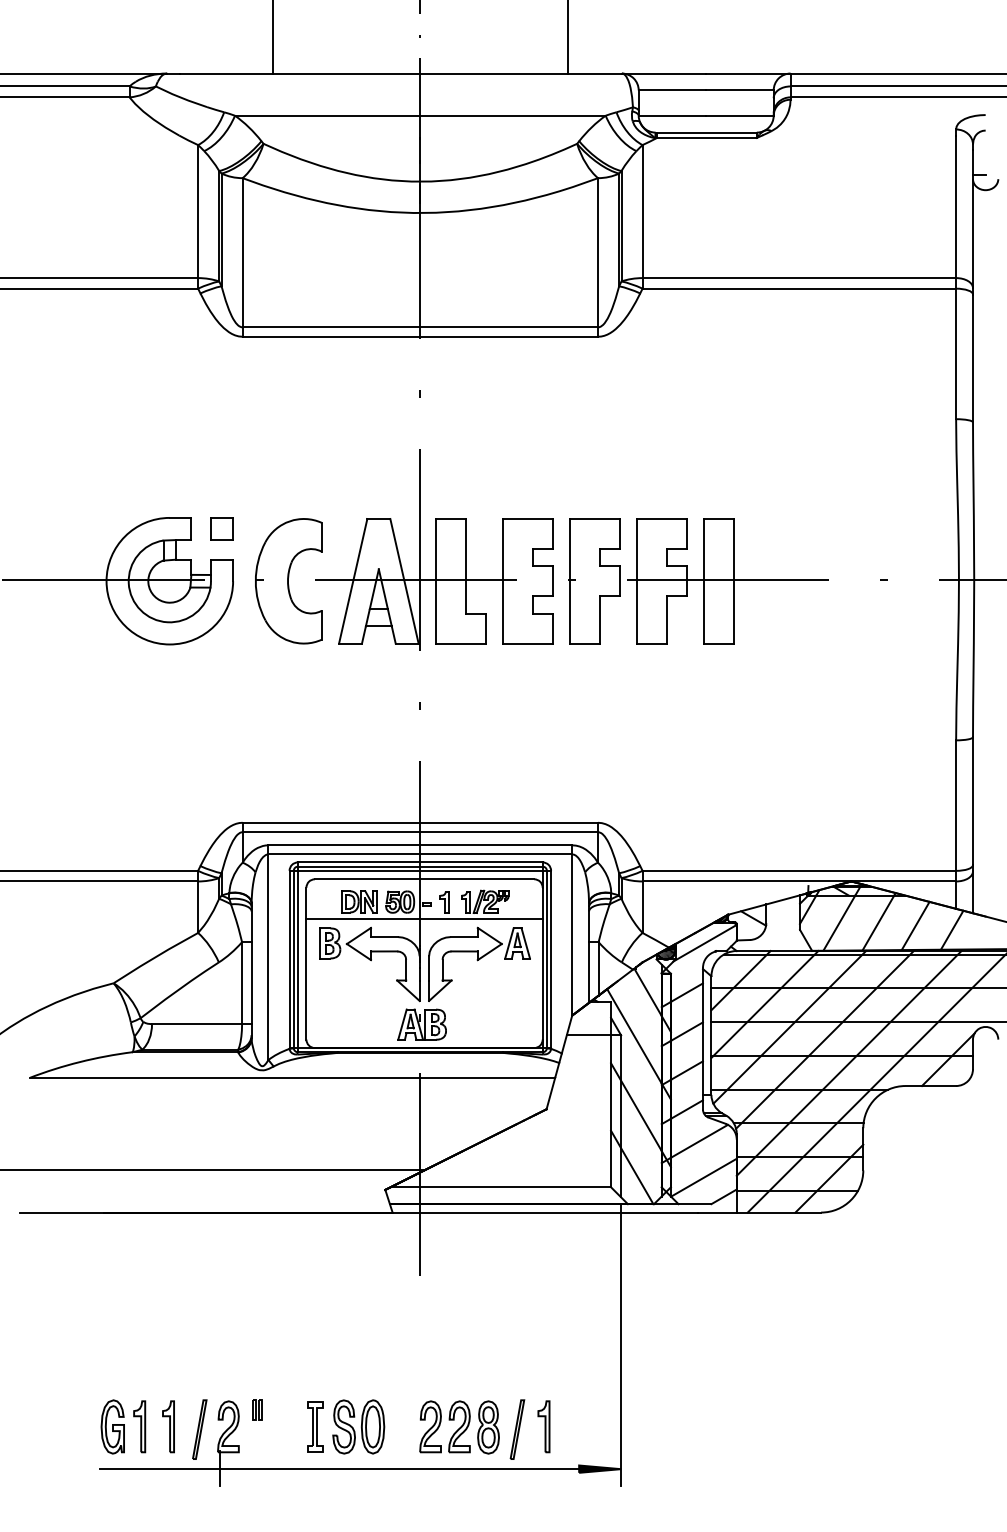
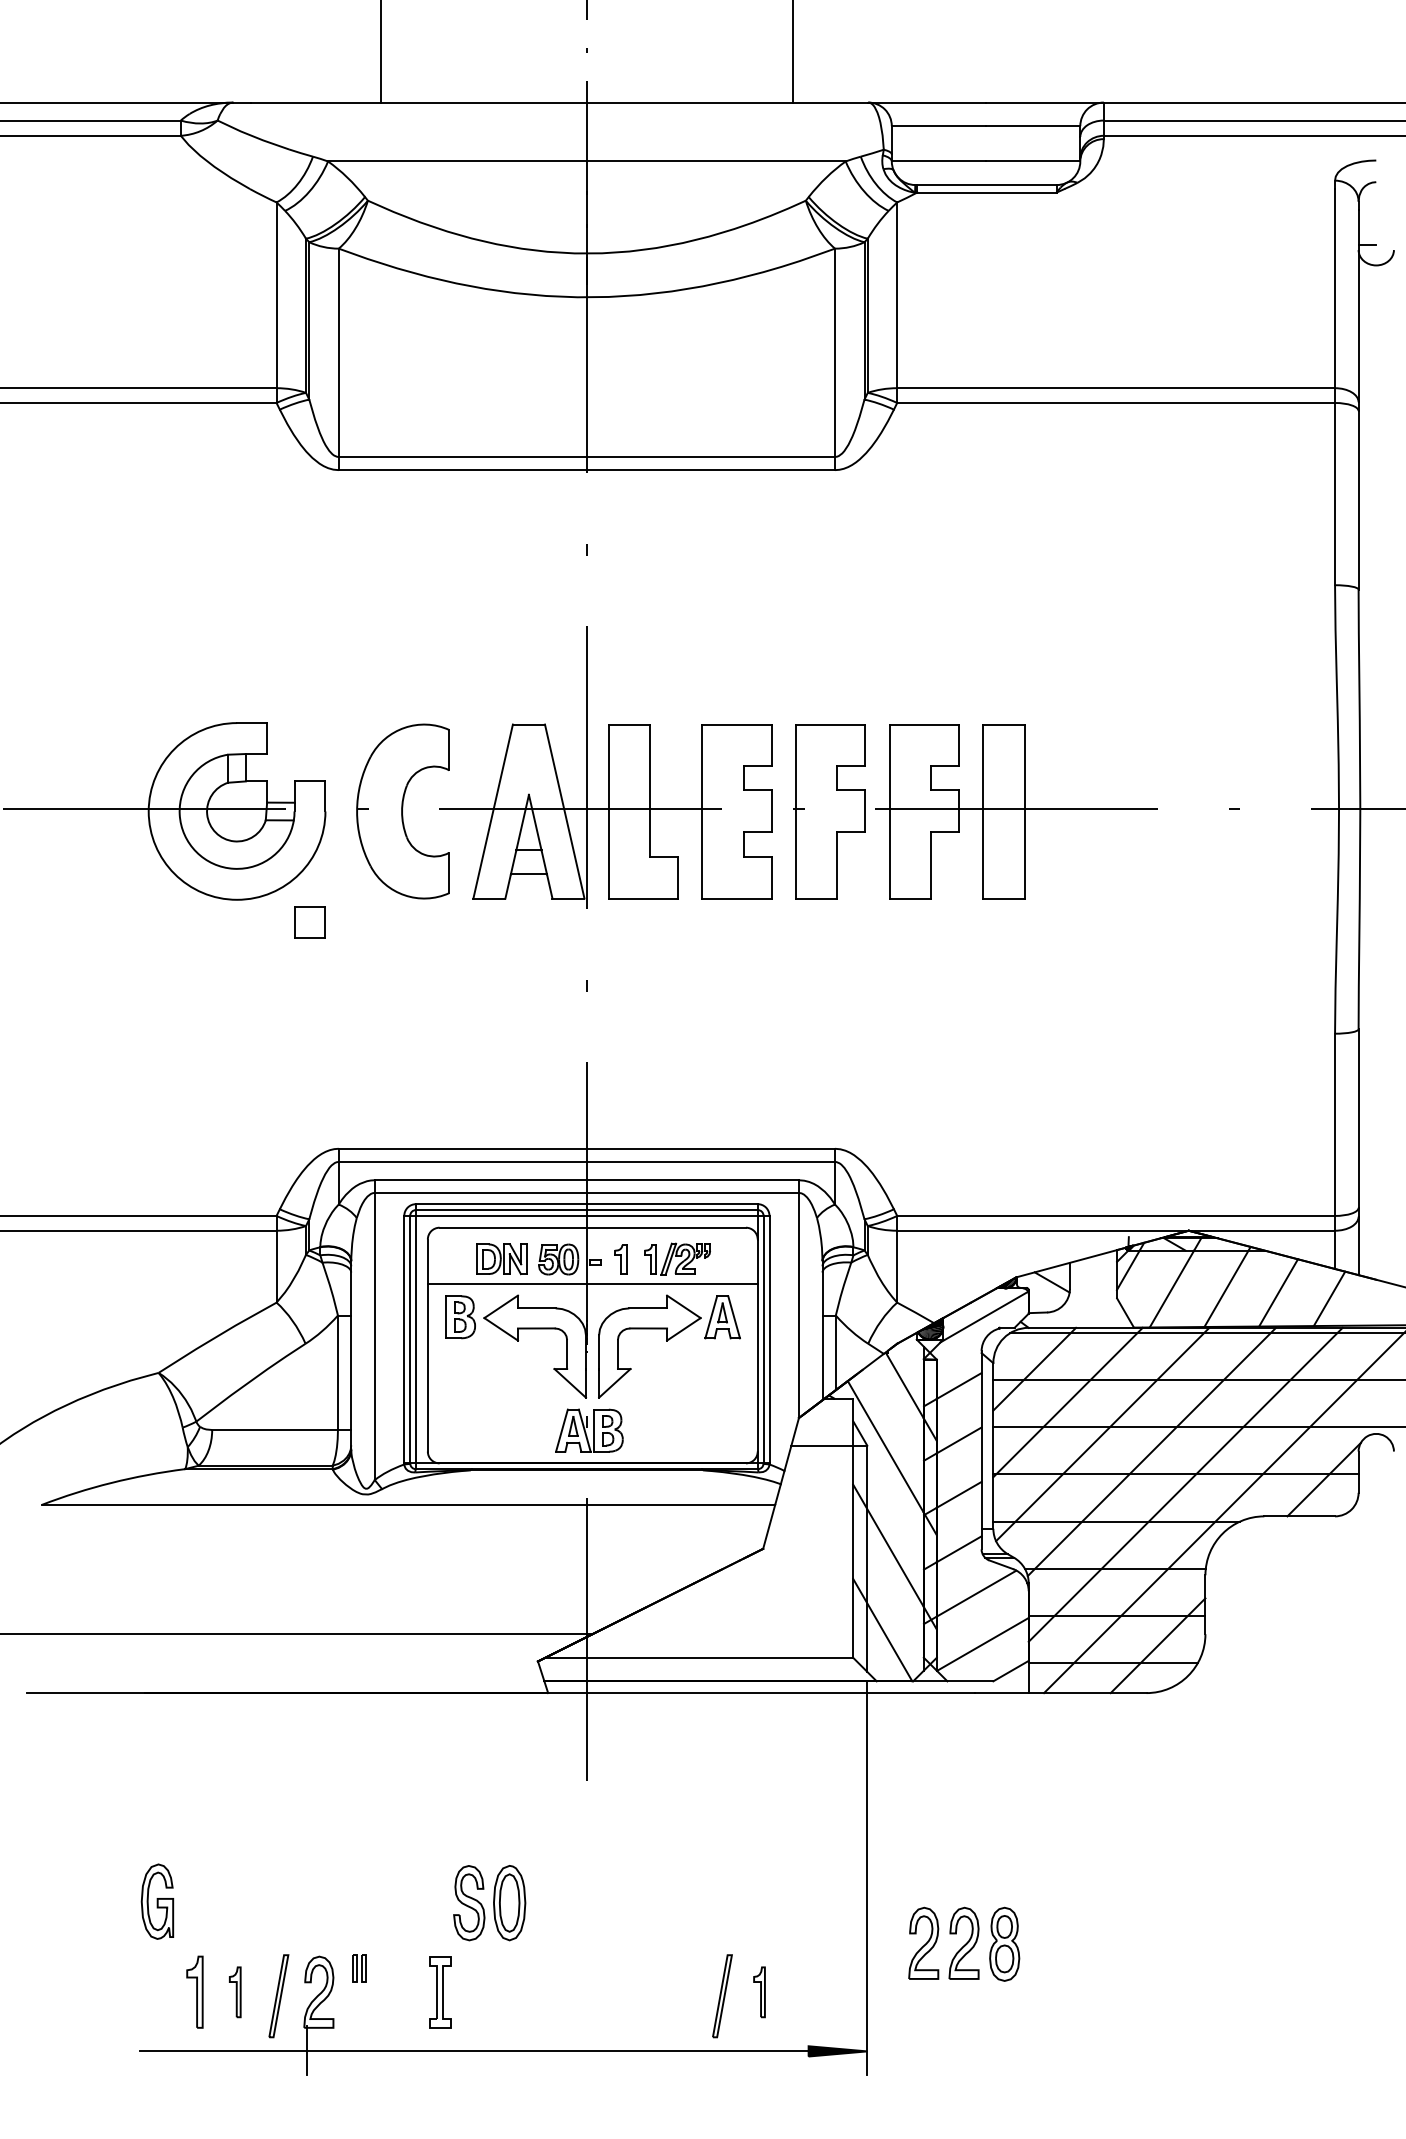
part: (221, 528) -> (309, 922), moved
part: (112, 1426) -> (157, 1901), moved
part: (168, 1426) -> (235, 1991), size x0.7
part: (358, 1426) -> (489, 1902), moved
part: (543, 1426) -> (758, 1991), size x0.7
part: (459, 1427) -> (964, 1944), moved

